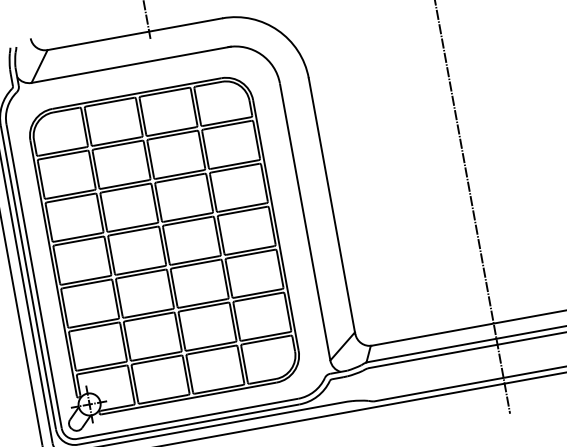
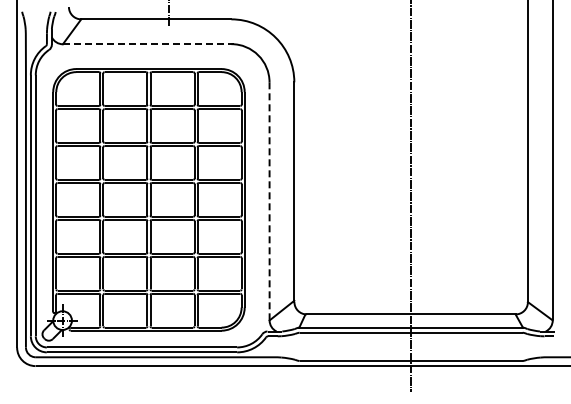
line: (131, 65) -> (148, 44), solid -> dashed
line: (305, 222) -> (269, 201), solid -> dashed

